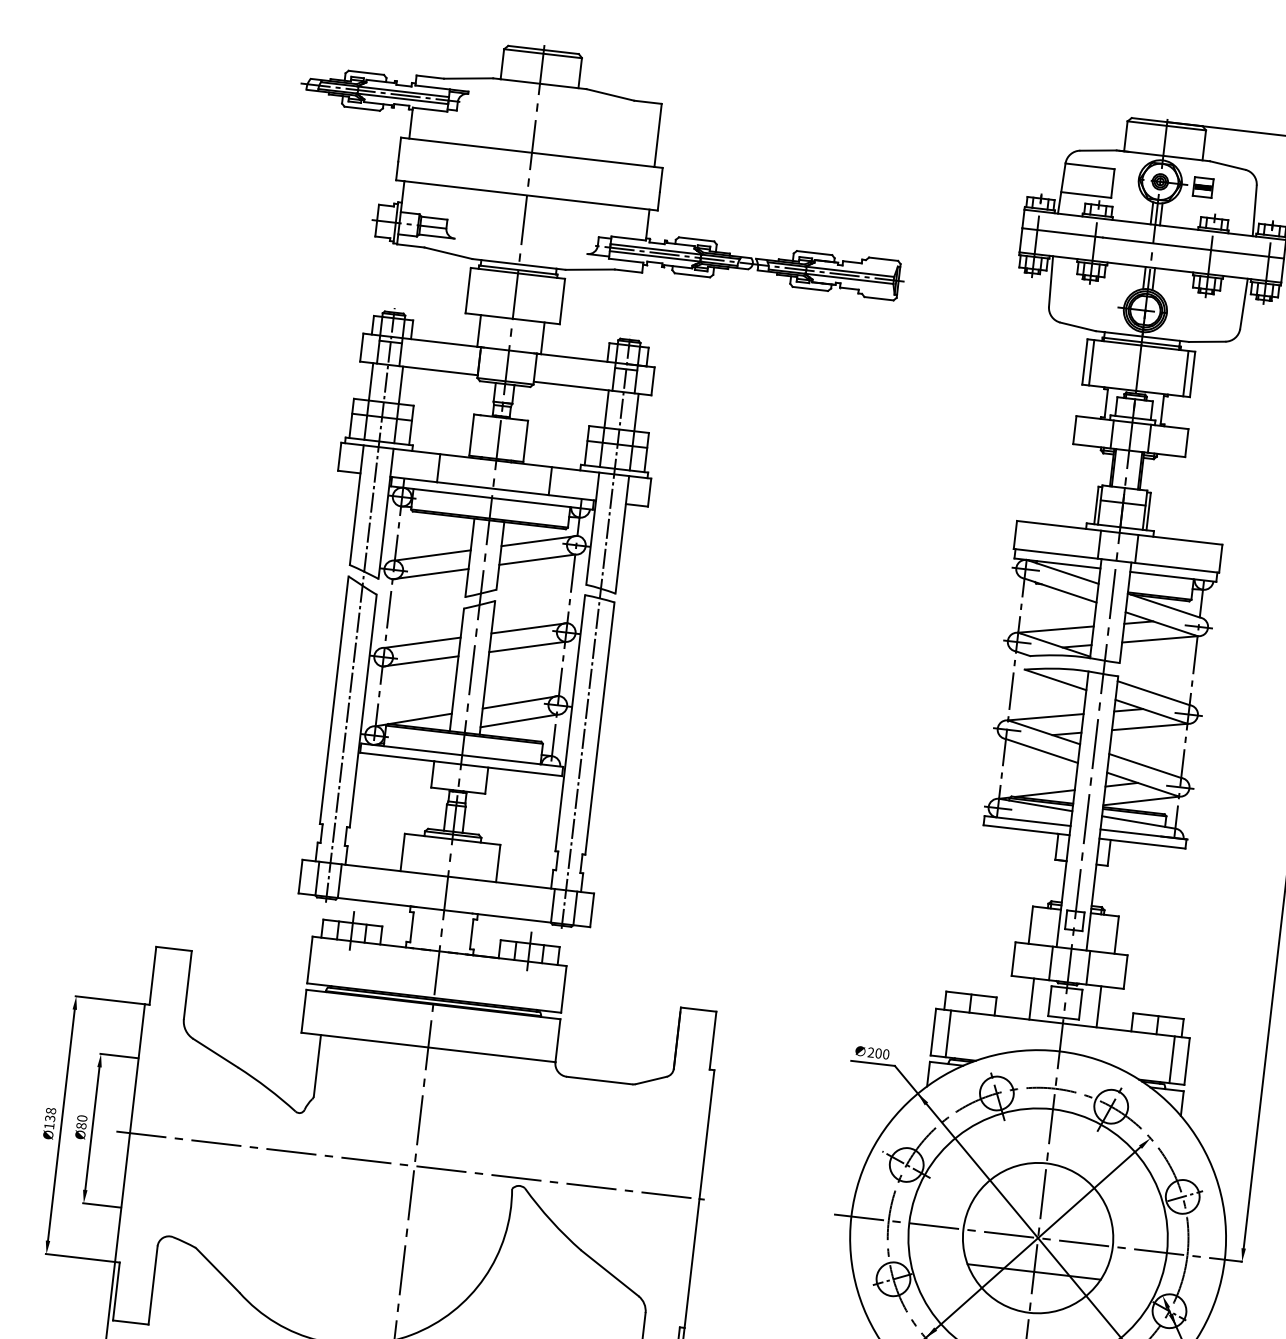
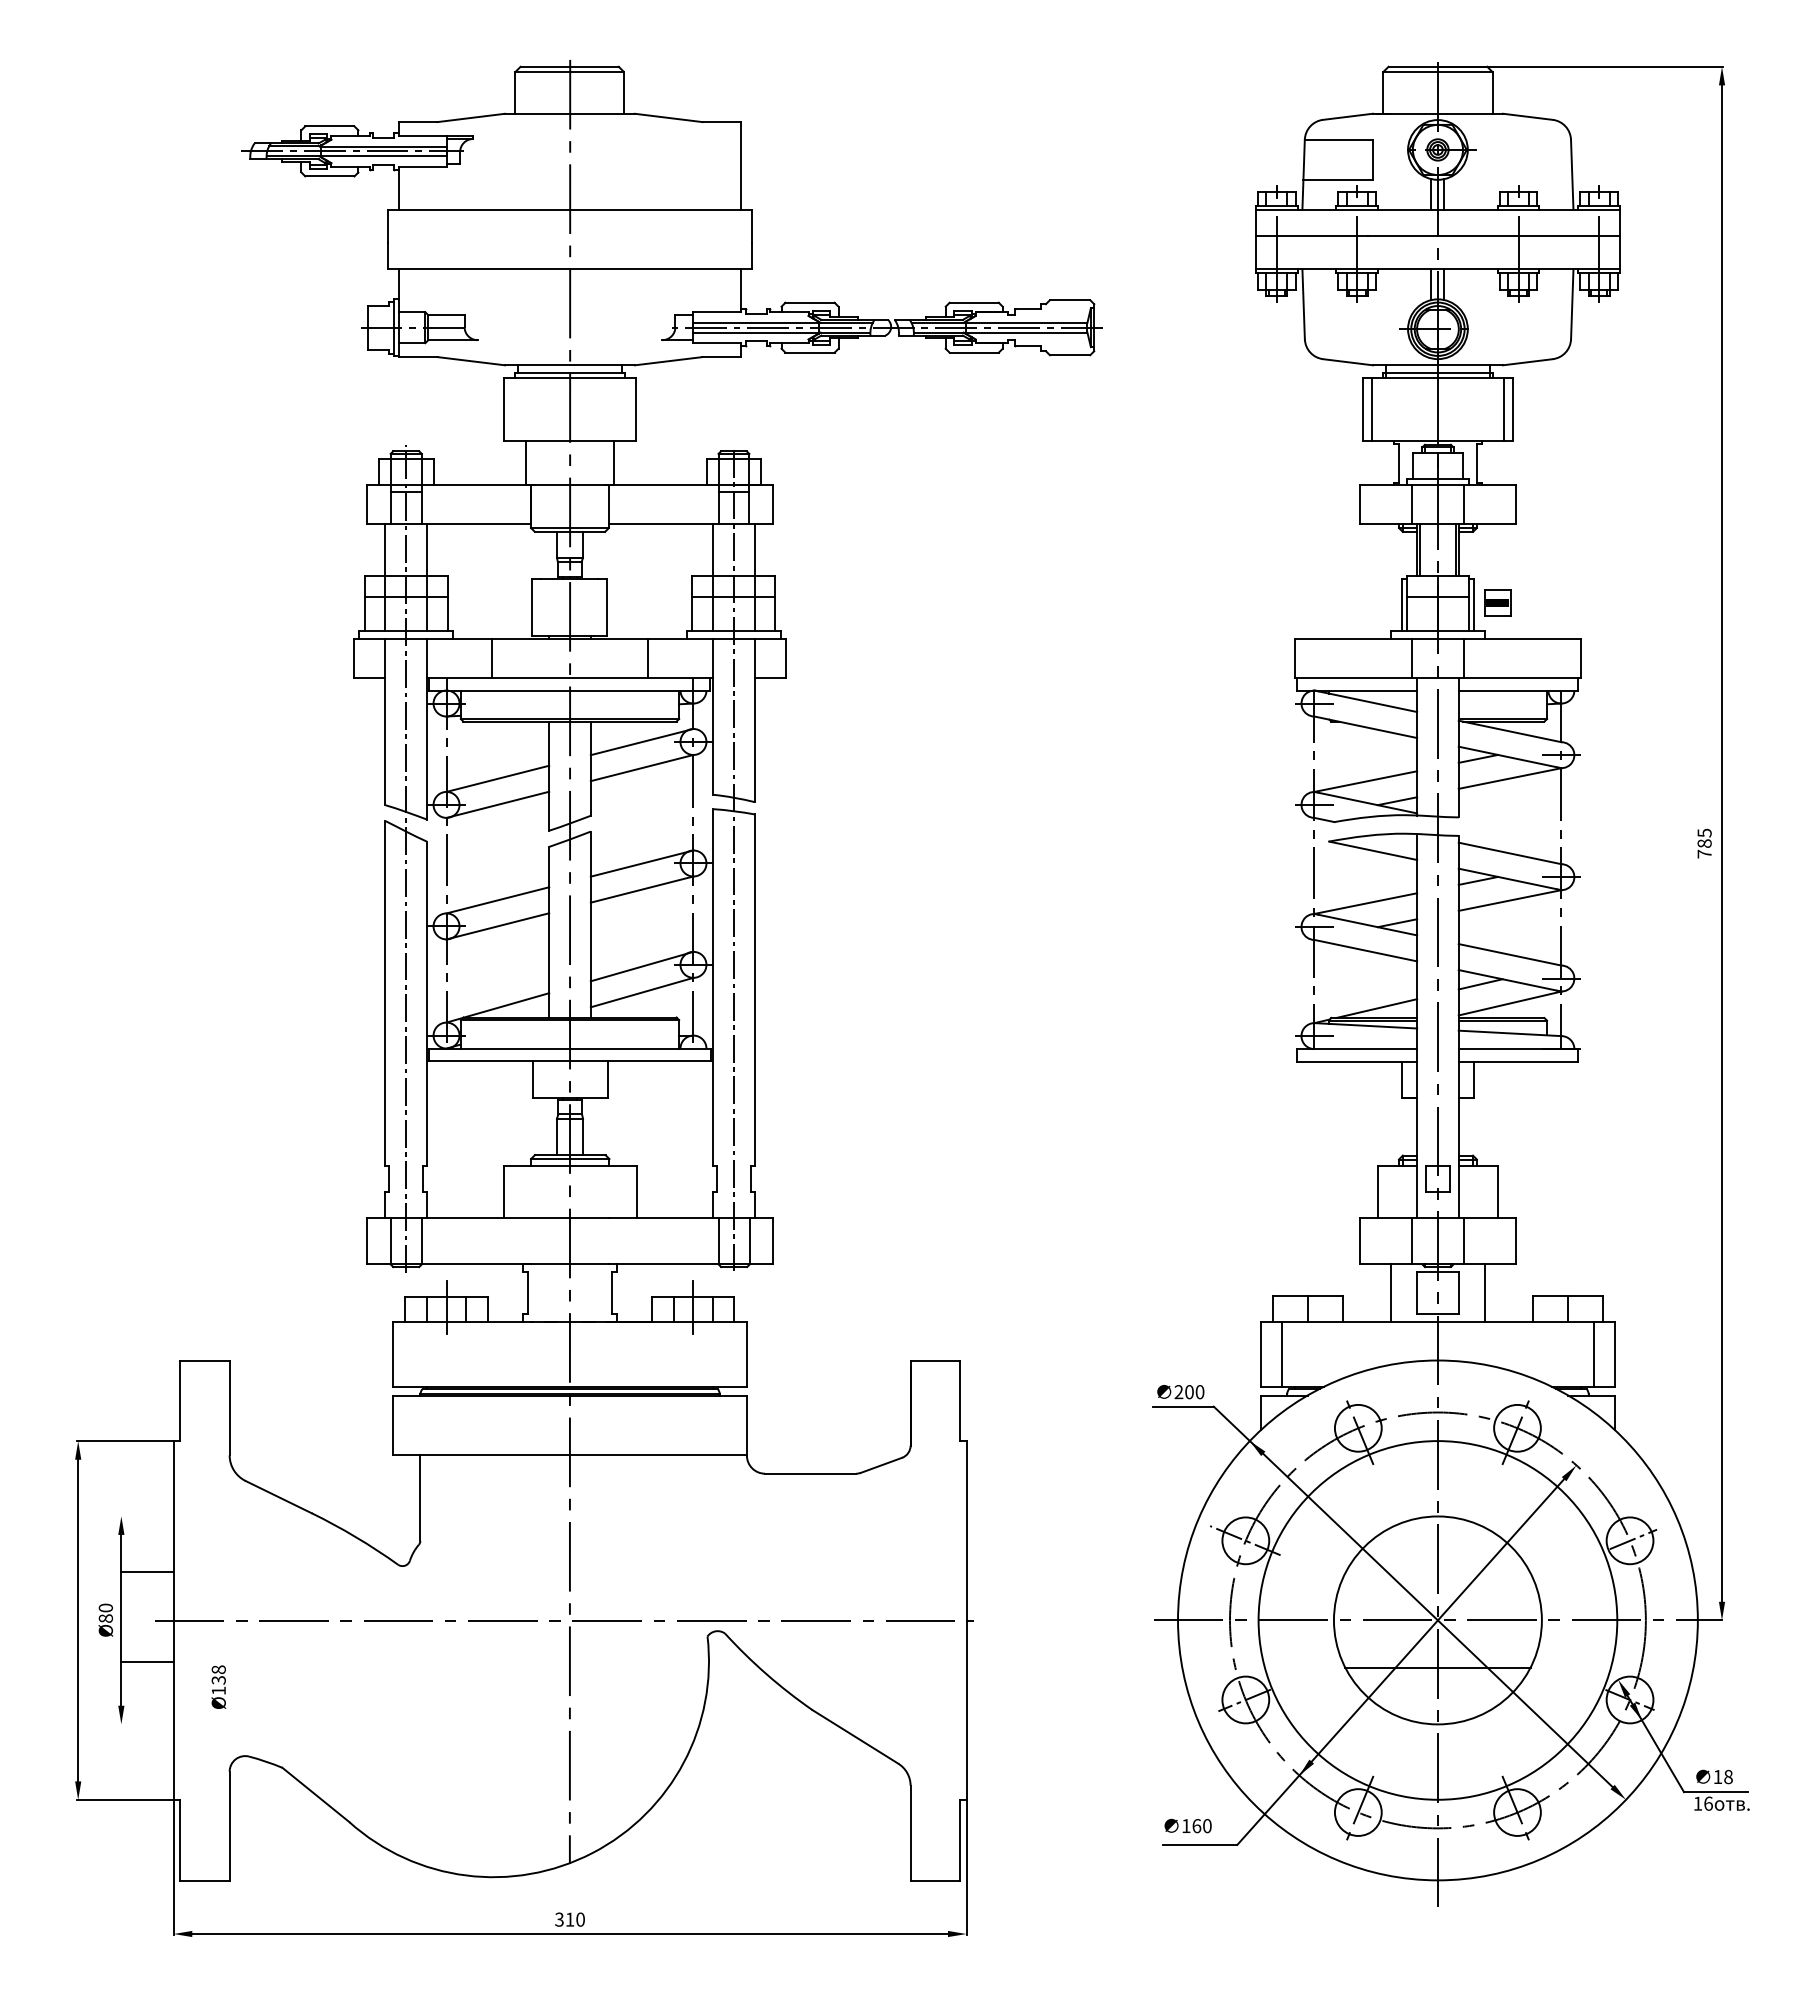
part: (1203, 187) -> (1497, 602), moved
line: (119, 1056) -> (146, 1572), moved
text: (49, 1123) -> (218, 1686), moved
line: (101, 1205) -> (146, 1662), moved

